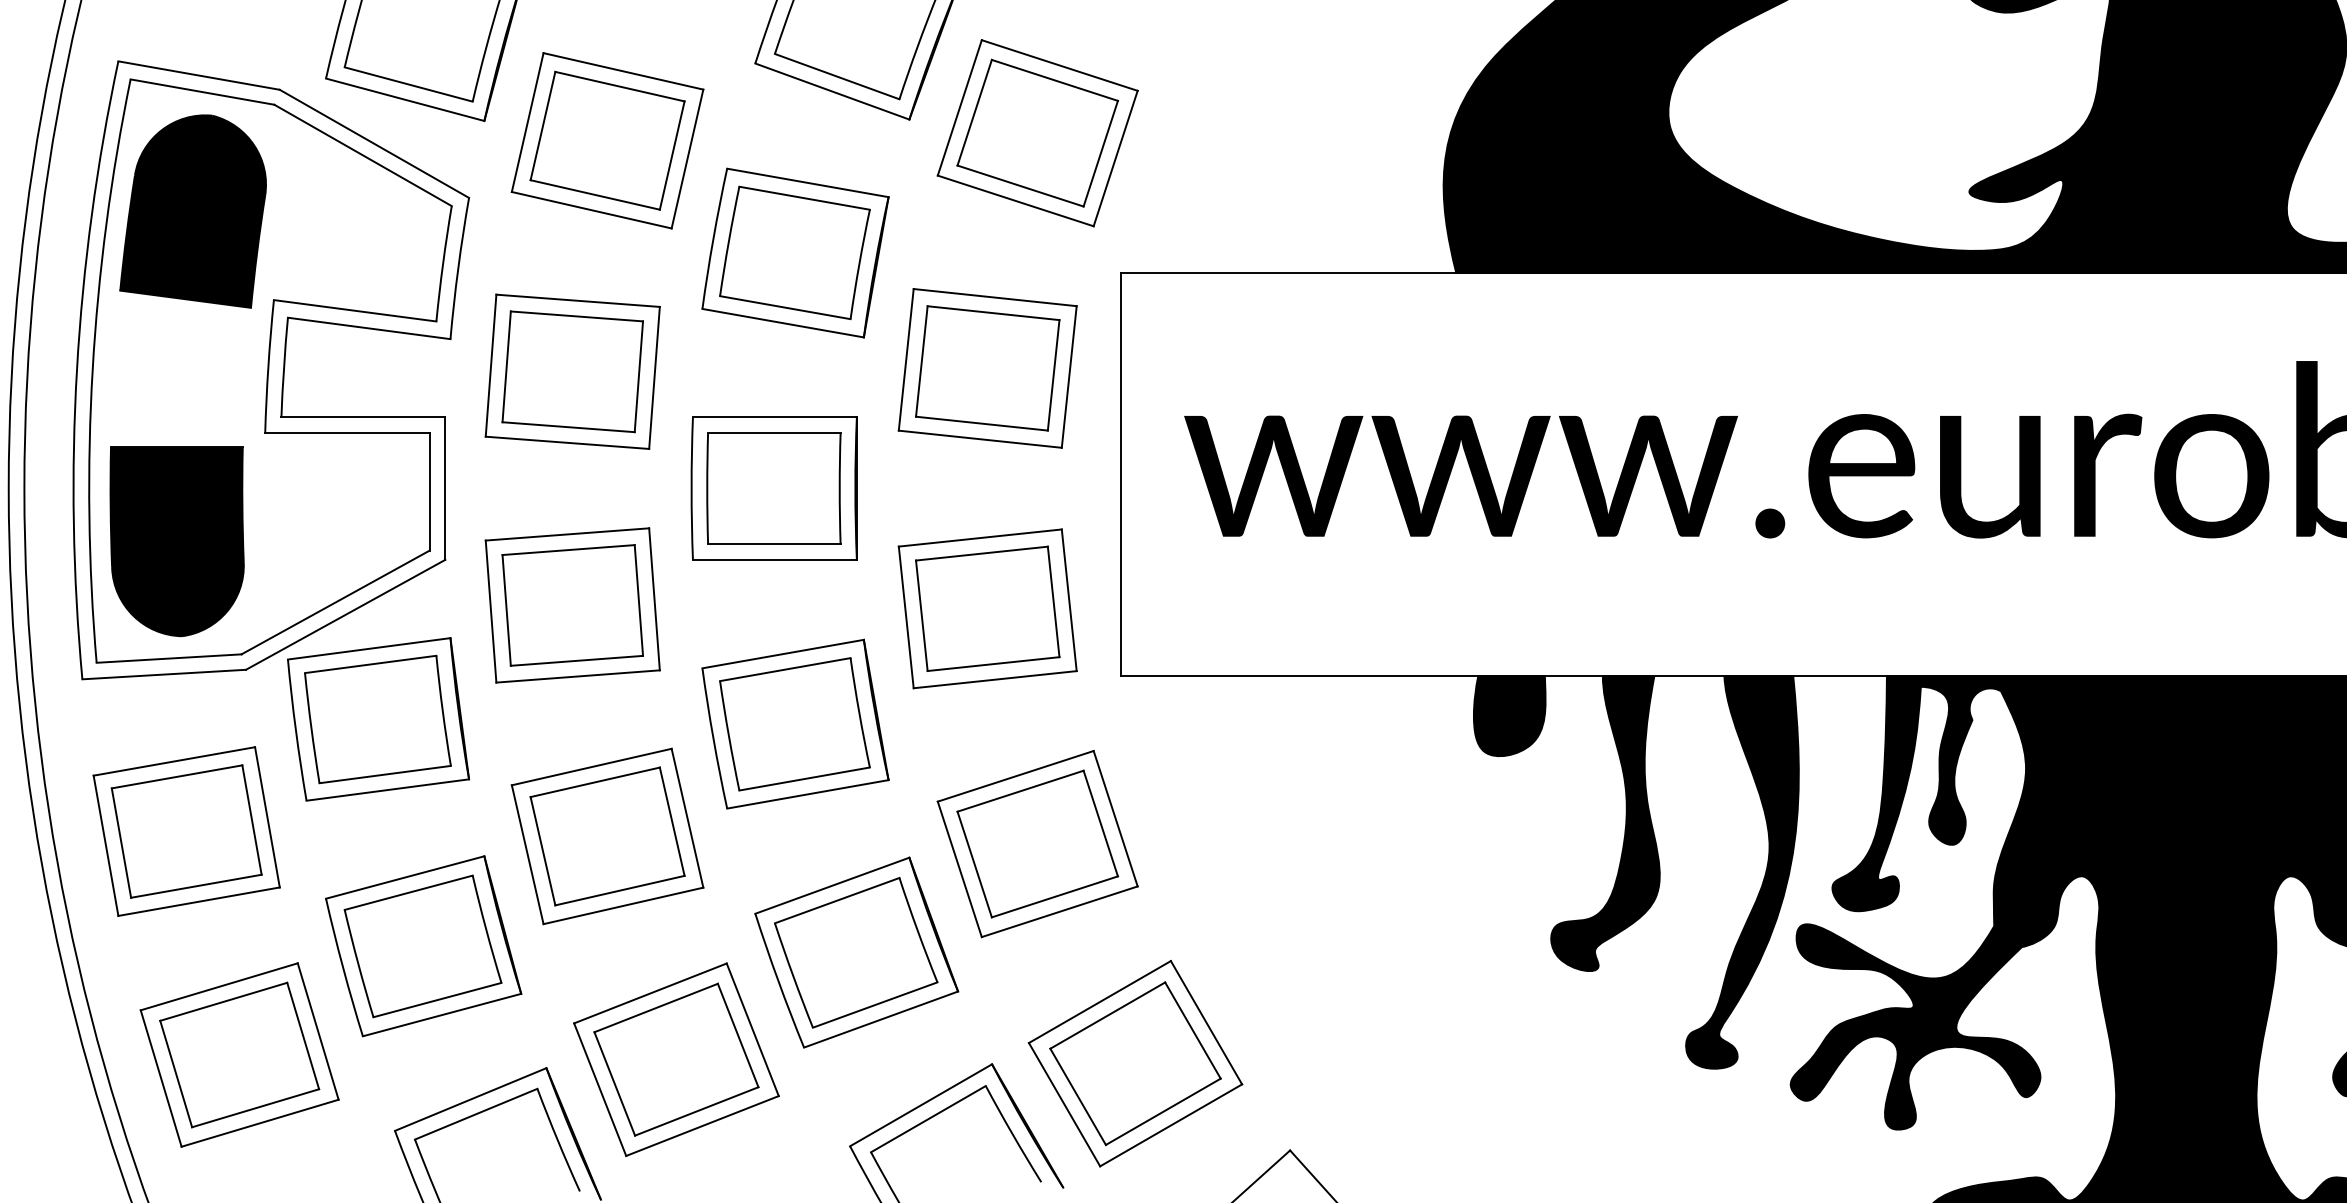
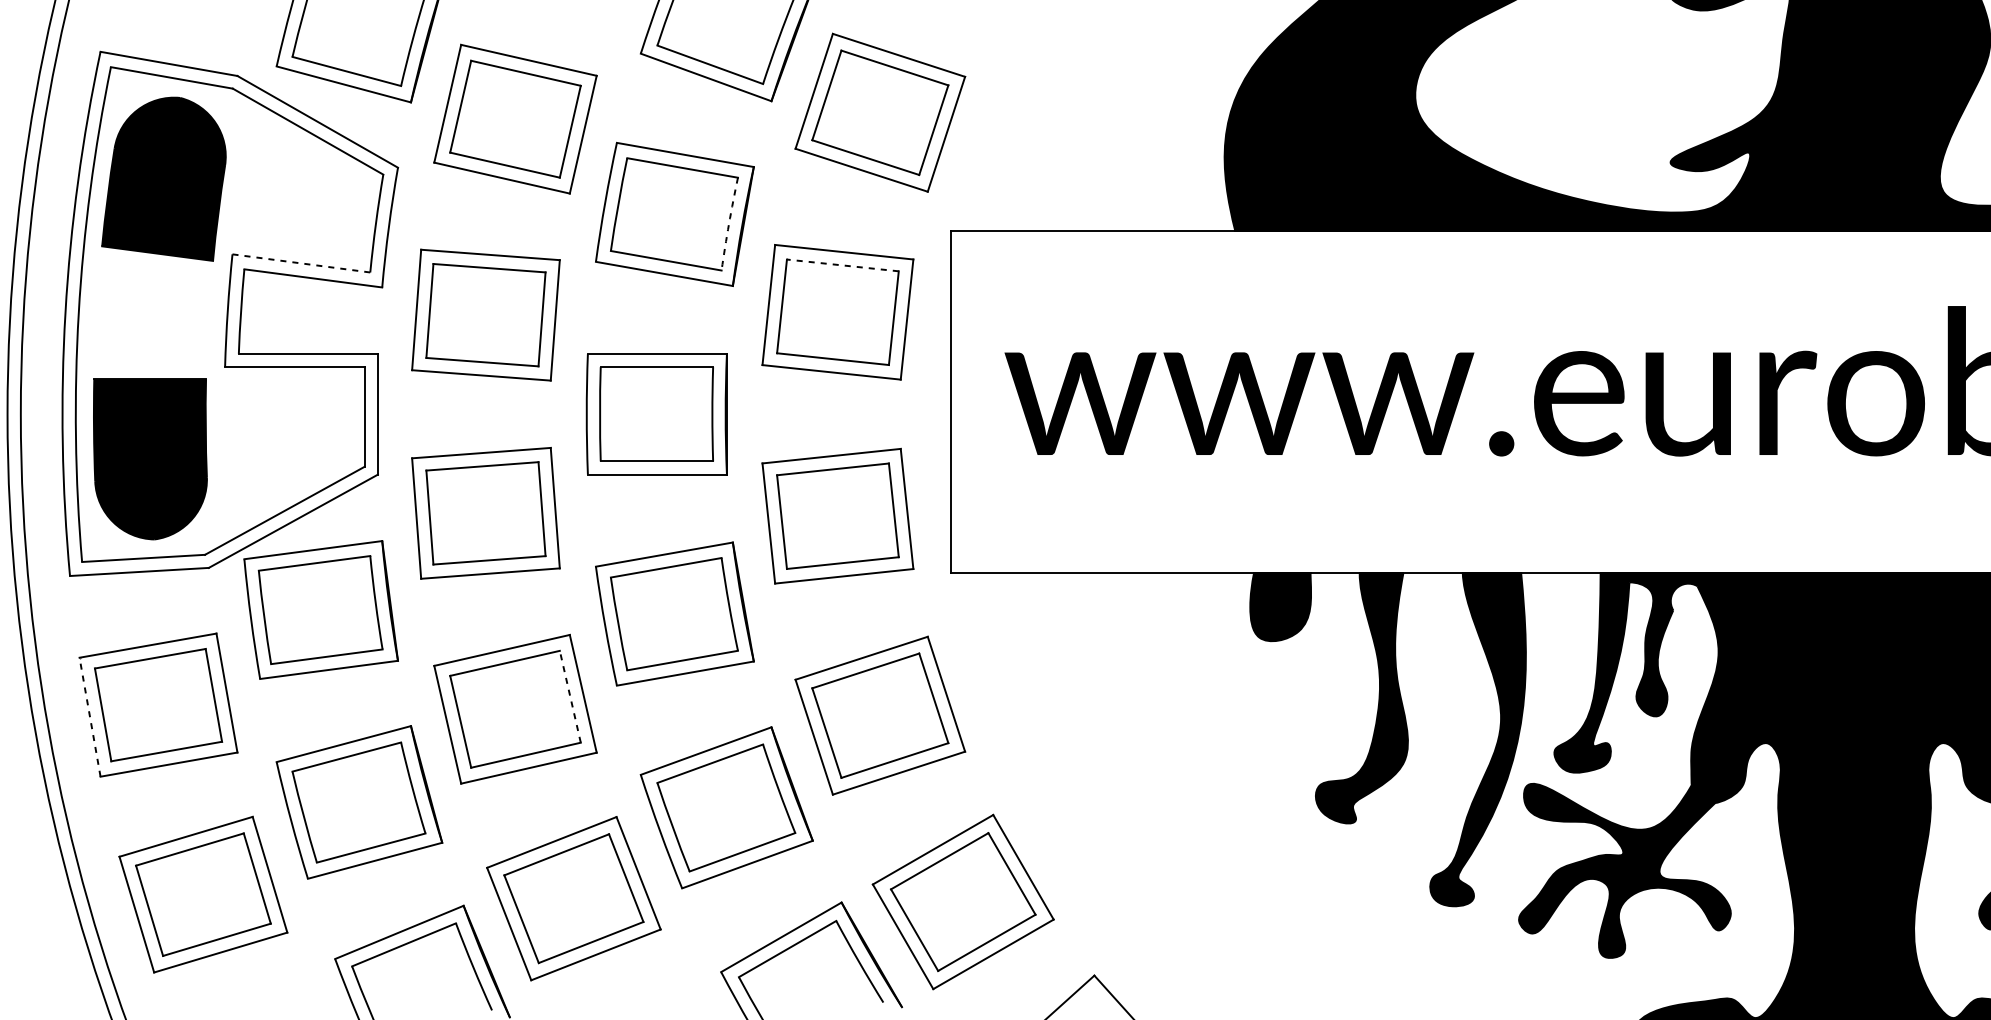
arc: (859, 264) -> (729, 224), solid -> dashed
line: (355, 310) -> (301, 263), solid -> dashed
line: (993, 313) -> (842, 265), solid -> dashed
line: (672, 821) -> (570, 696), solid -> dashed
line: (105, 845) -> (89, 716), solid -> dashed

